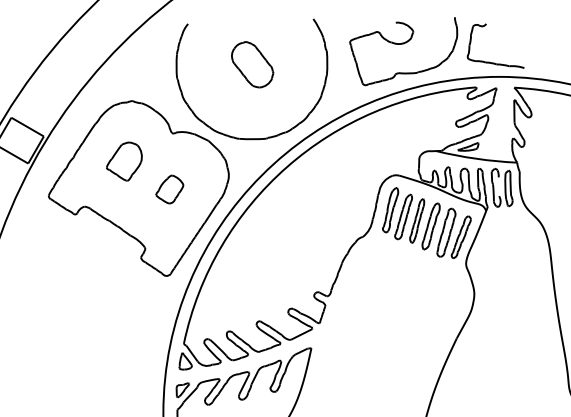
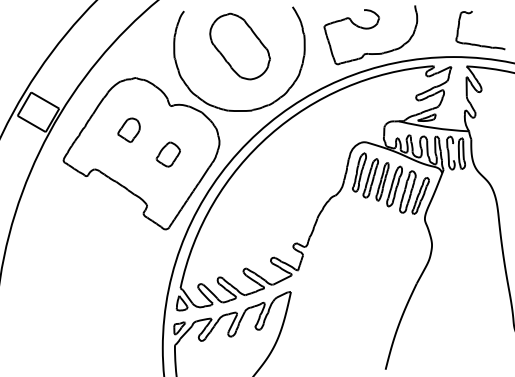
part: (494, 62) -> (479, 44), moved
part: (251, 64) -> (239, 46), size x1.67
part: (123, 160) -> (128, 129), size x0.71

